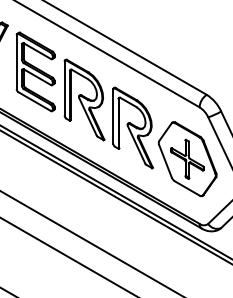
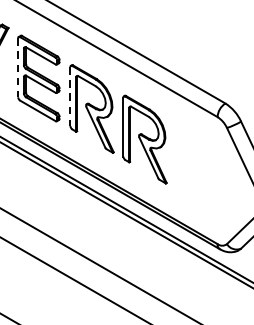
line: (16, 62) -> (18, 68), solid -> dashed
line: (64, 89) -> (70, 97), solid -> dashed
part: (187, 158) -> (204, 172), removed

